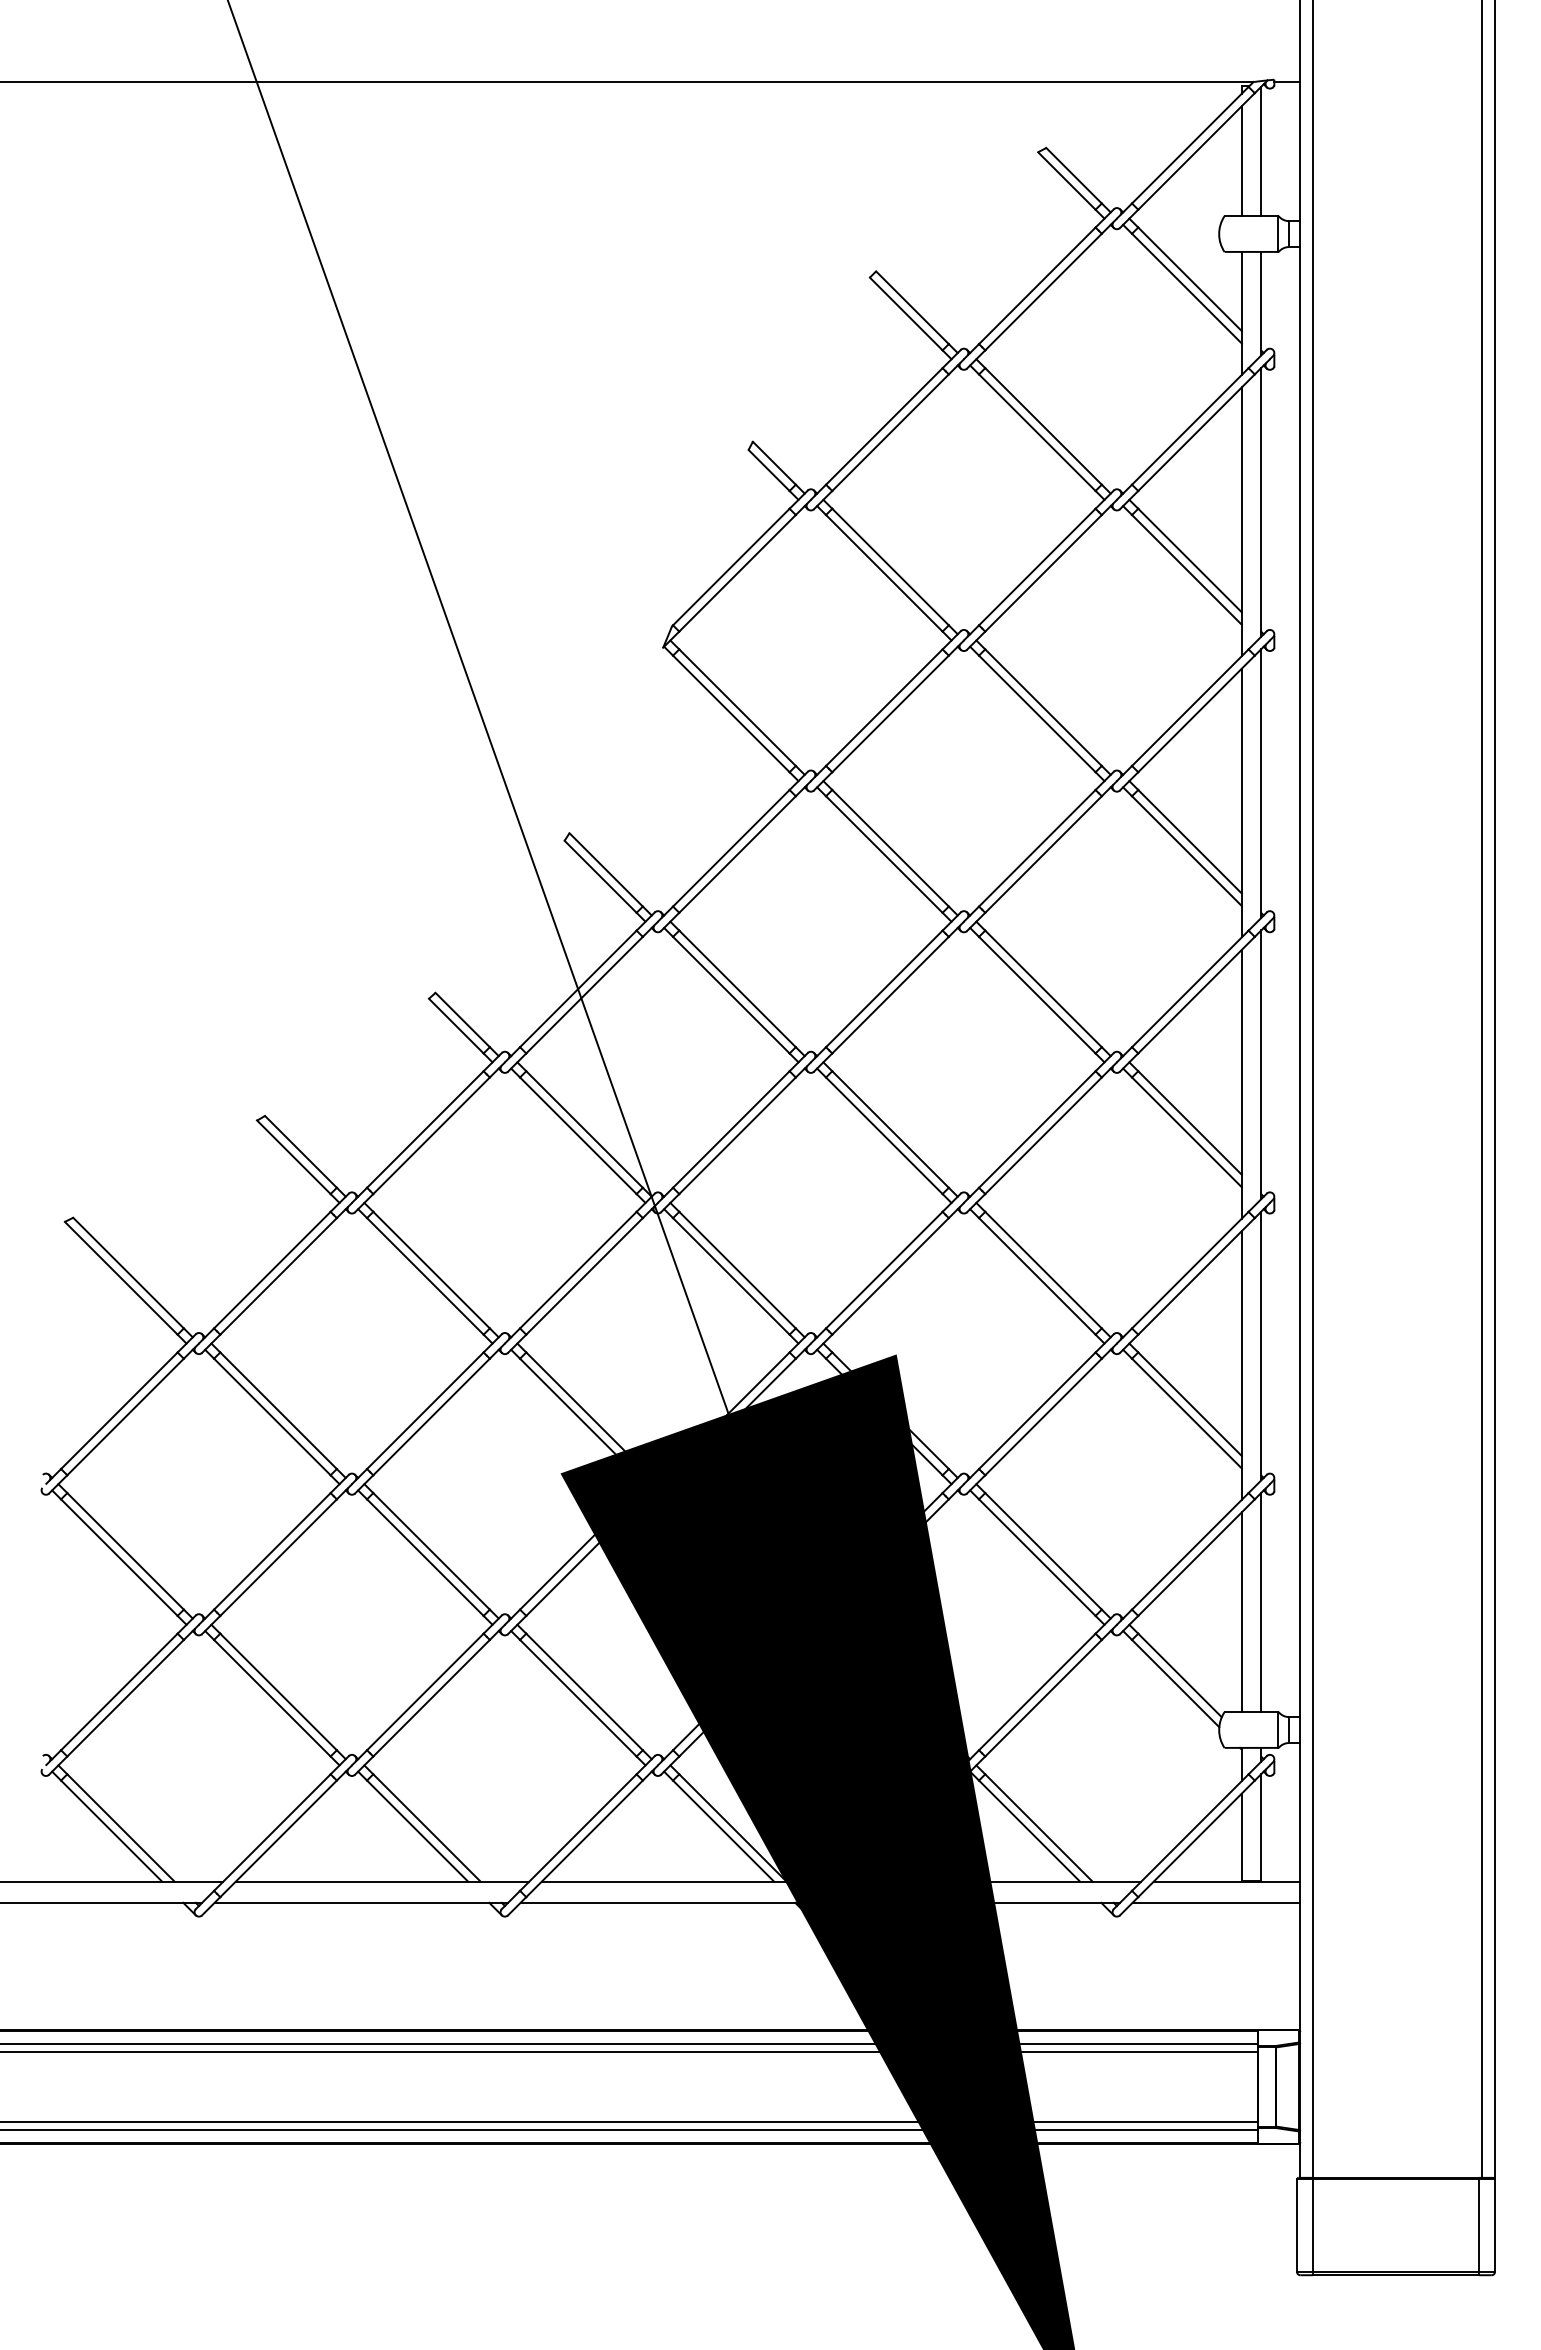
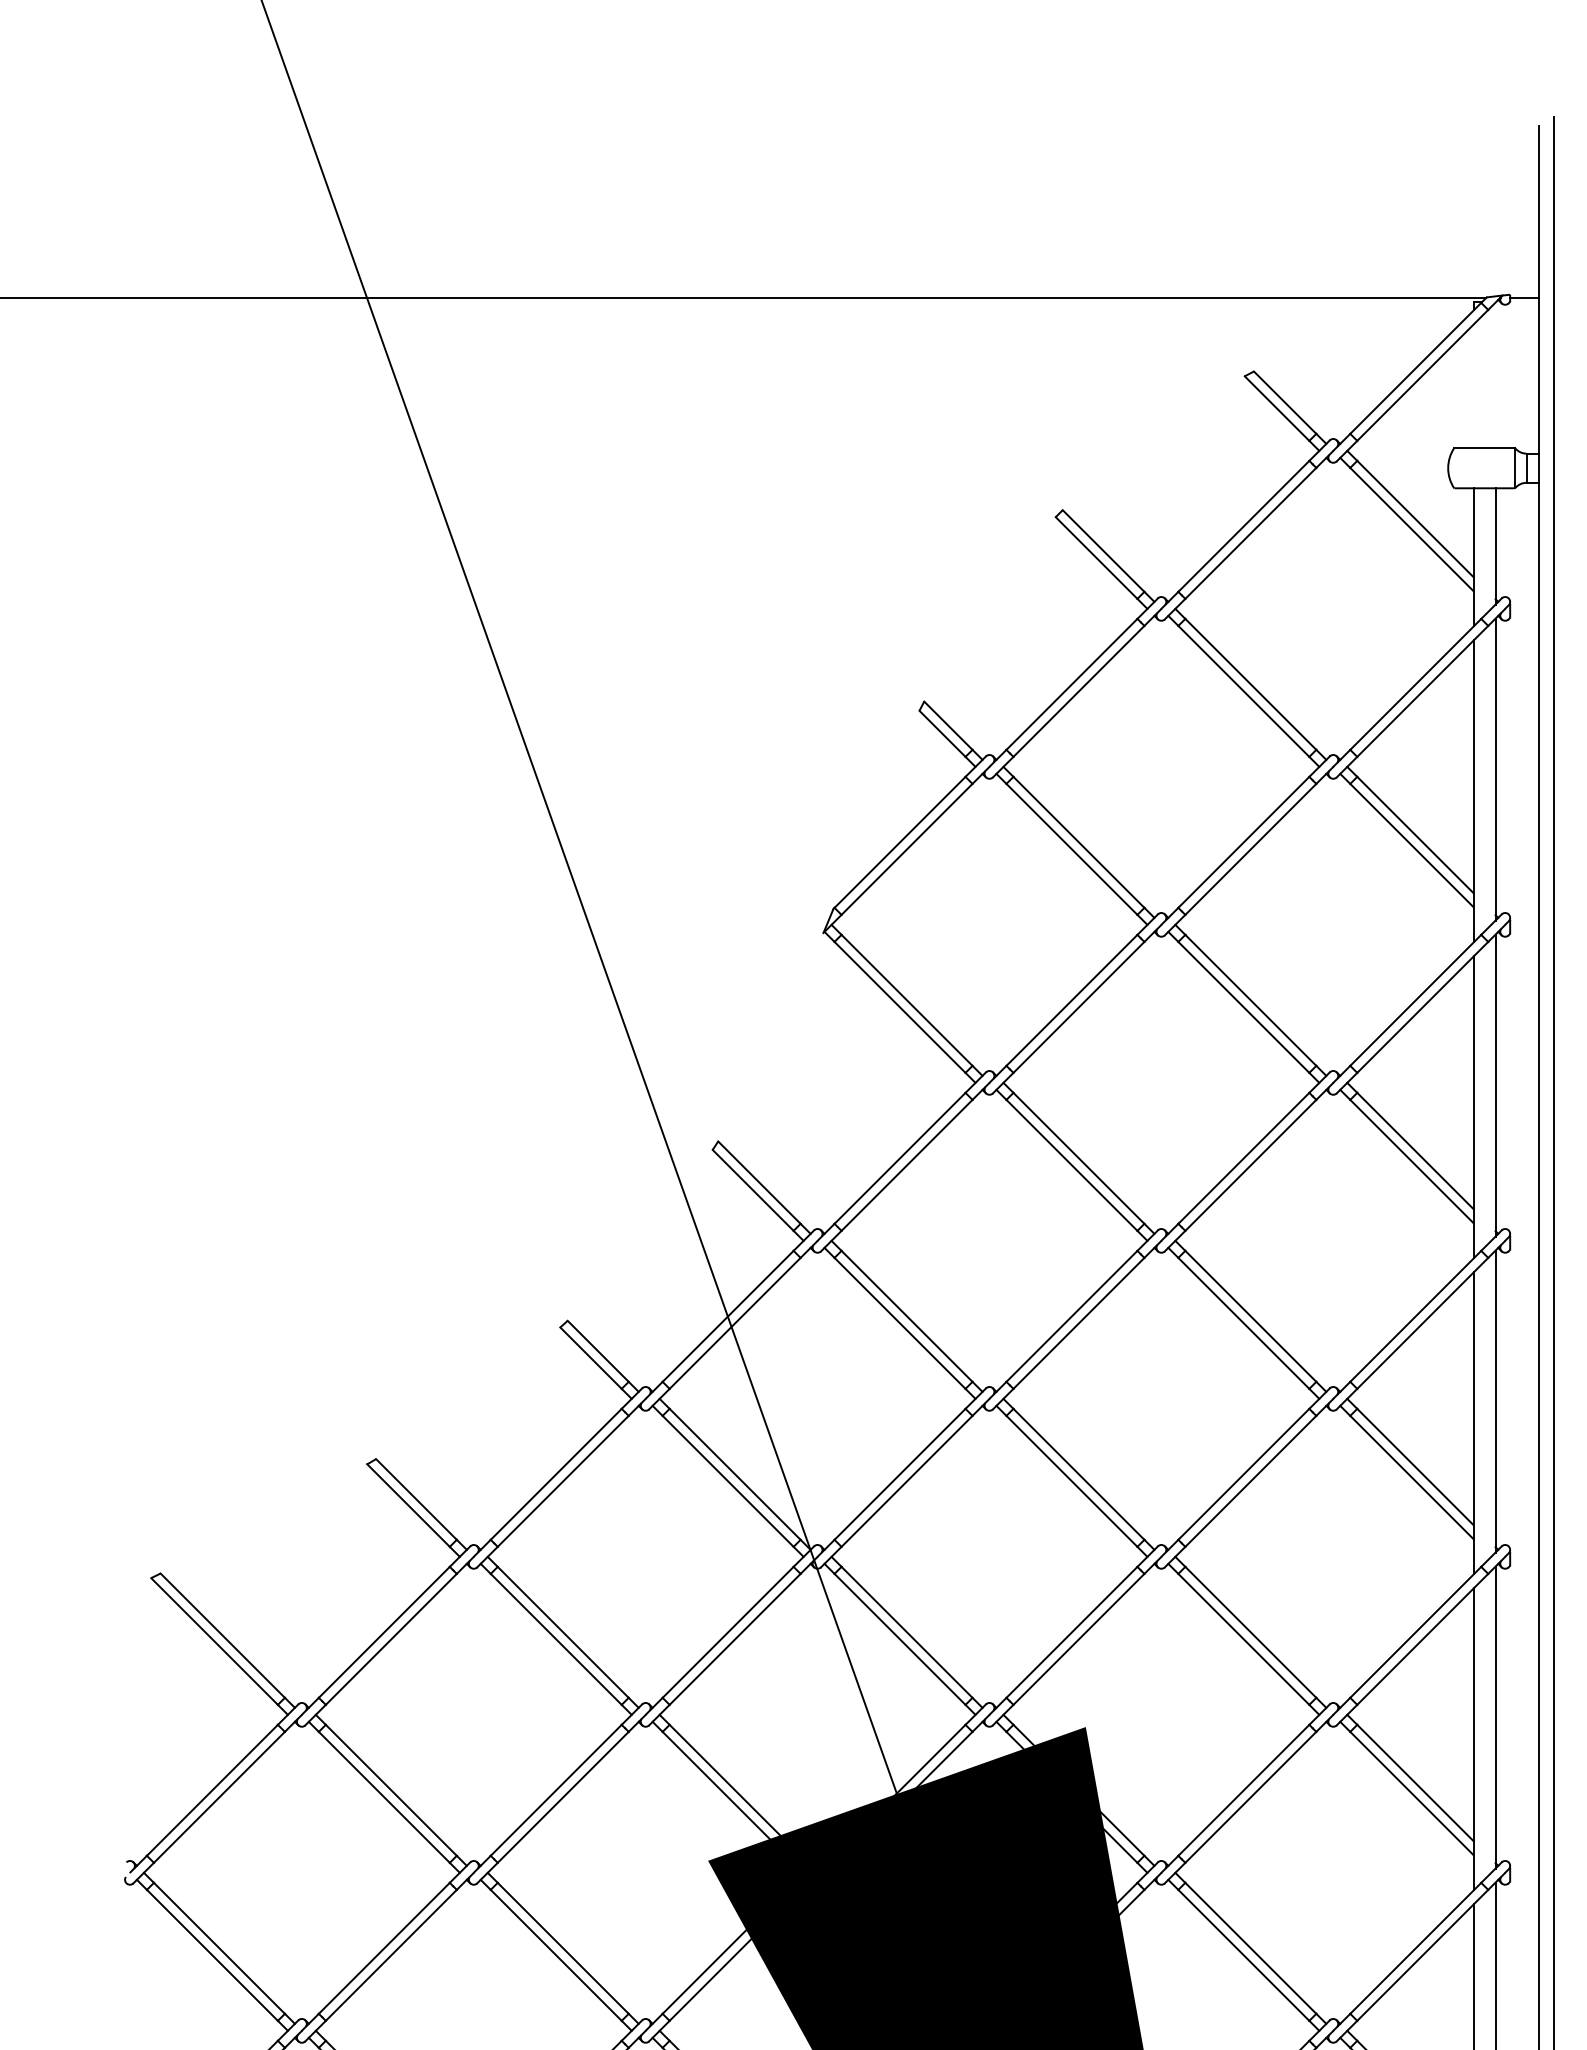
line: (1261, 151) -> (1495, 375), removed
line: (1241, 161) -> (1473, 386), removed

